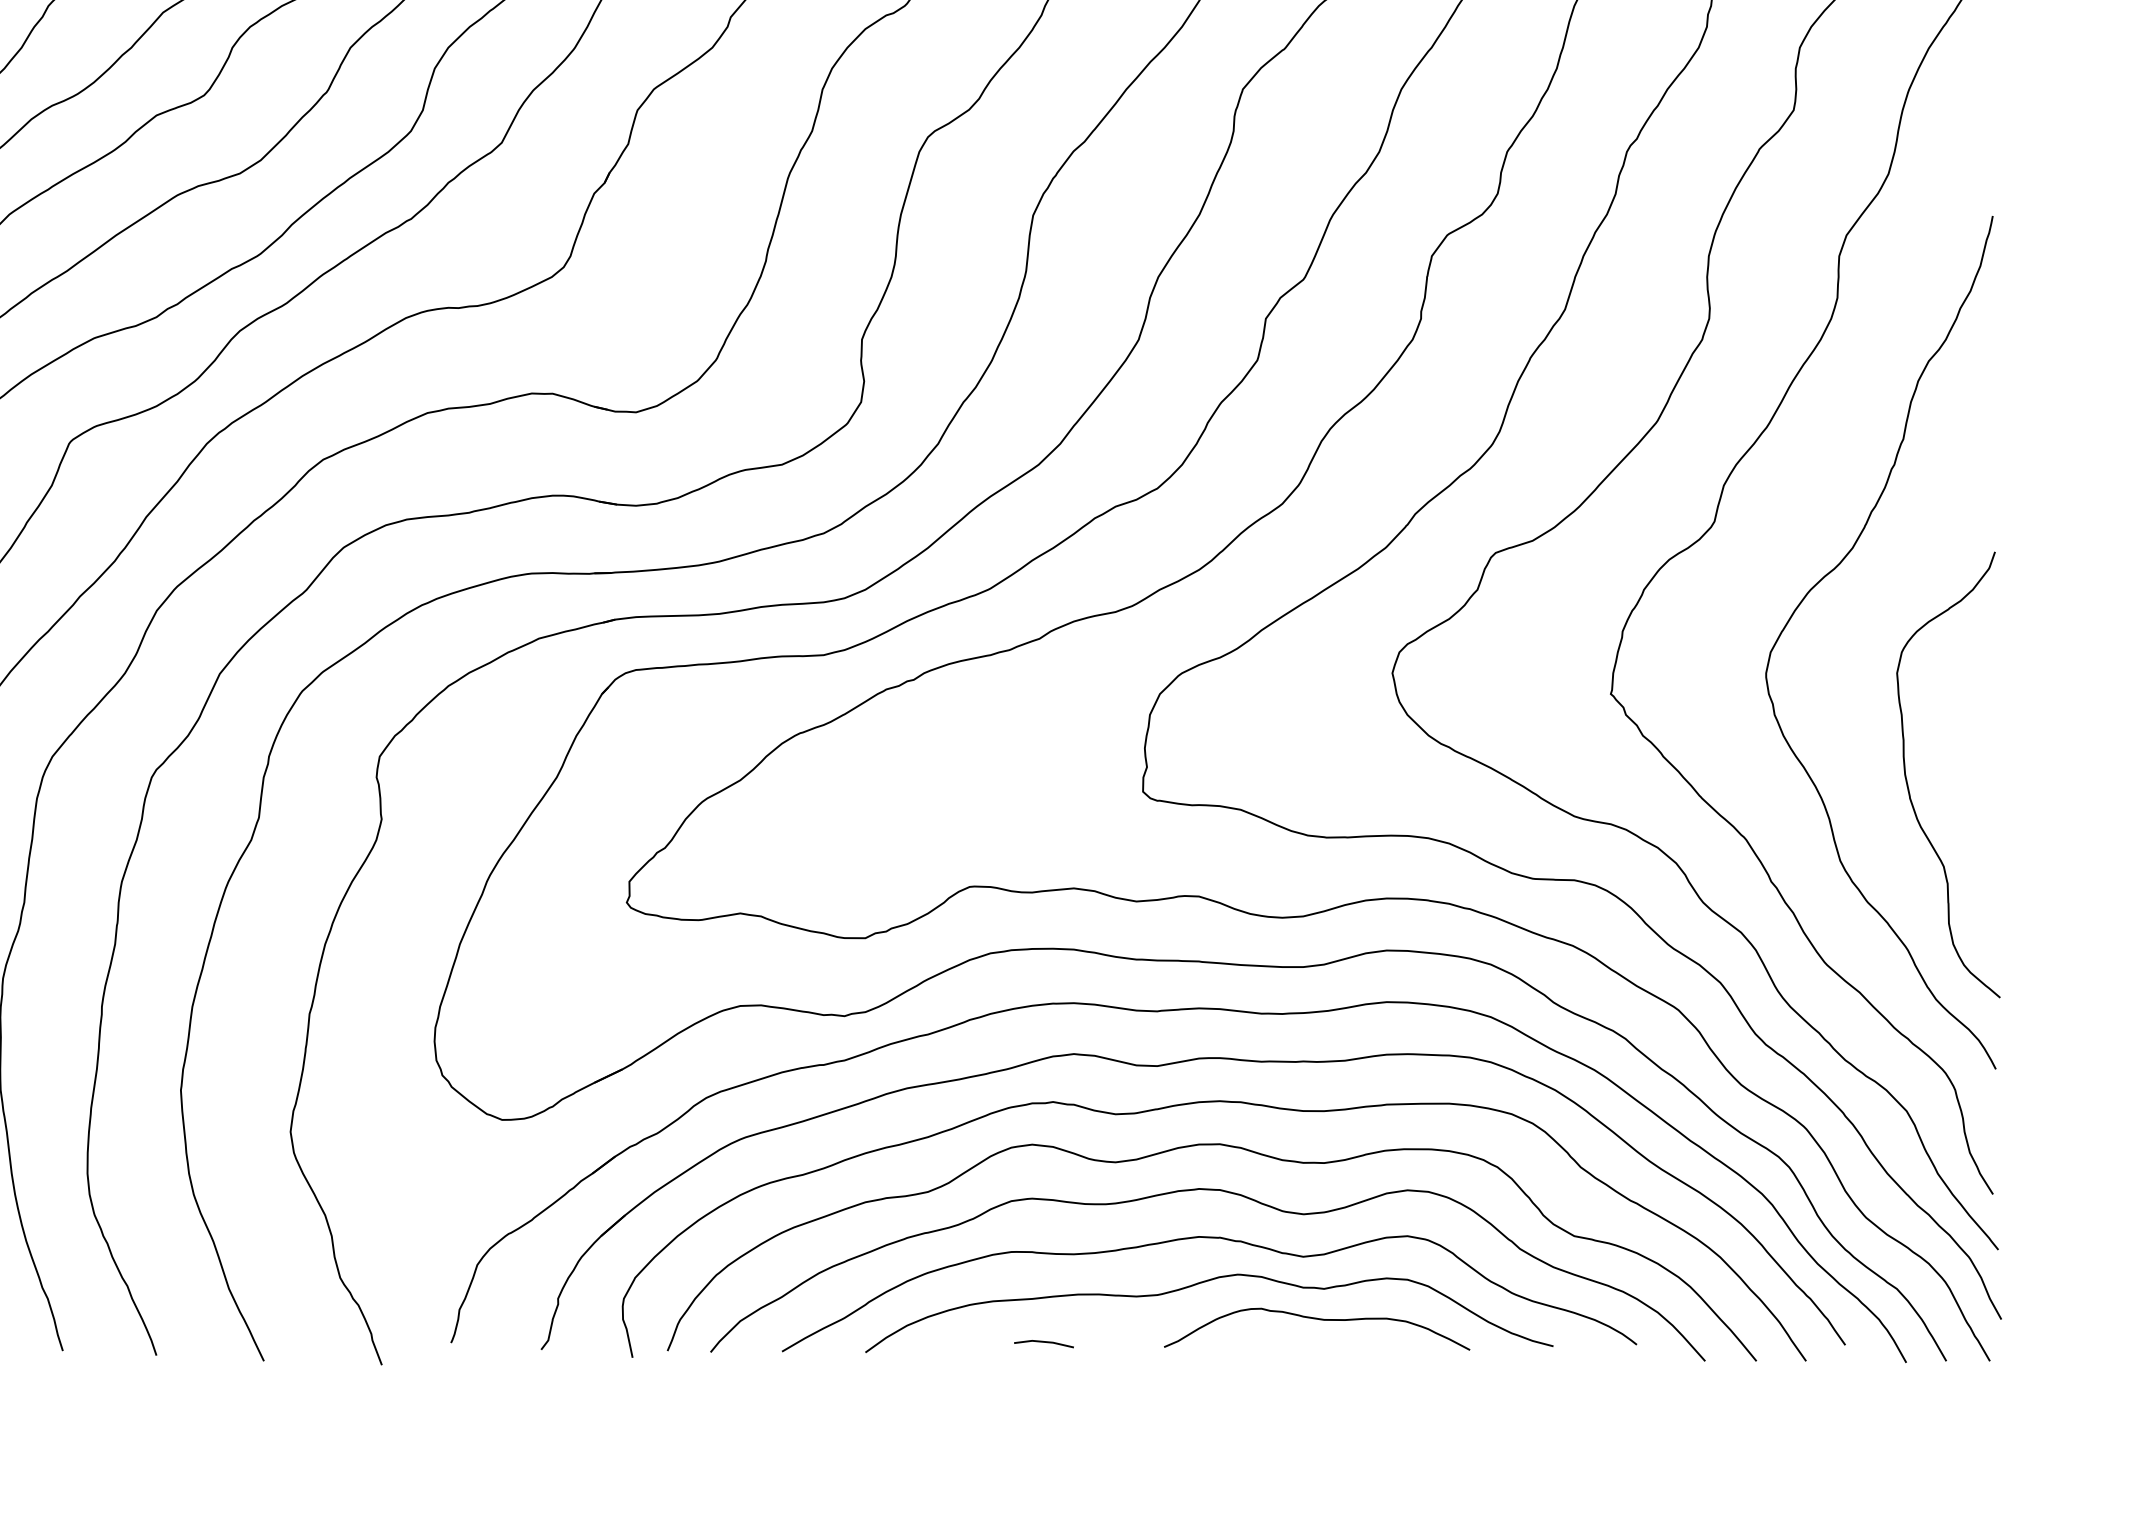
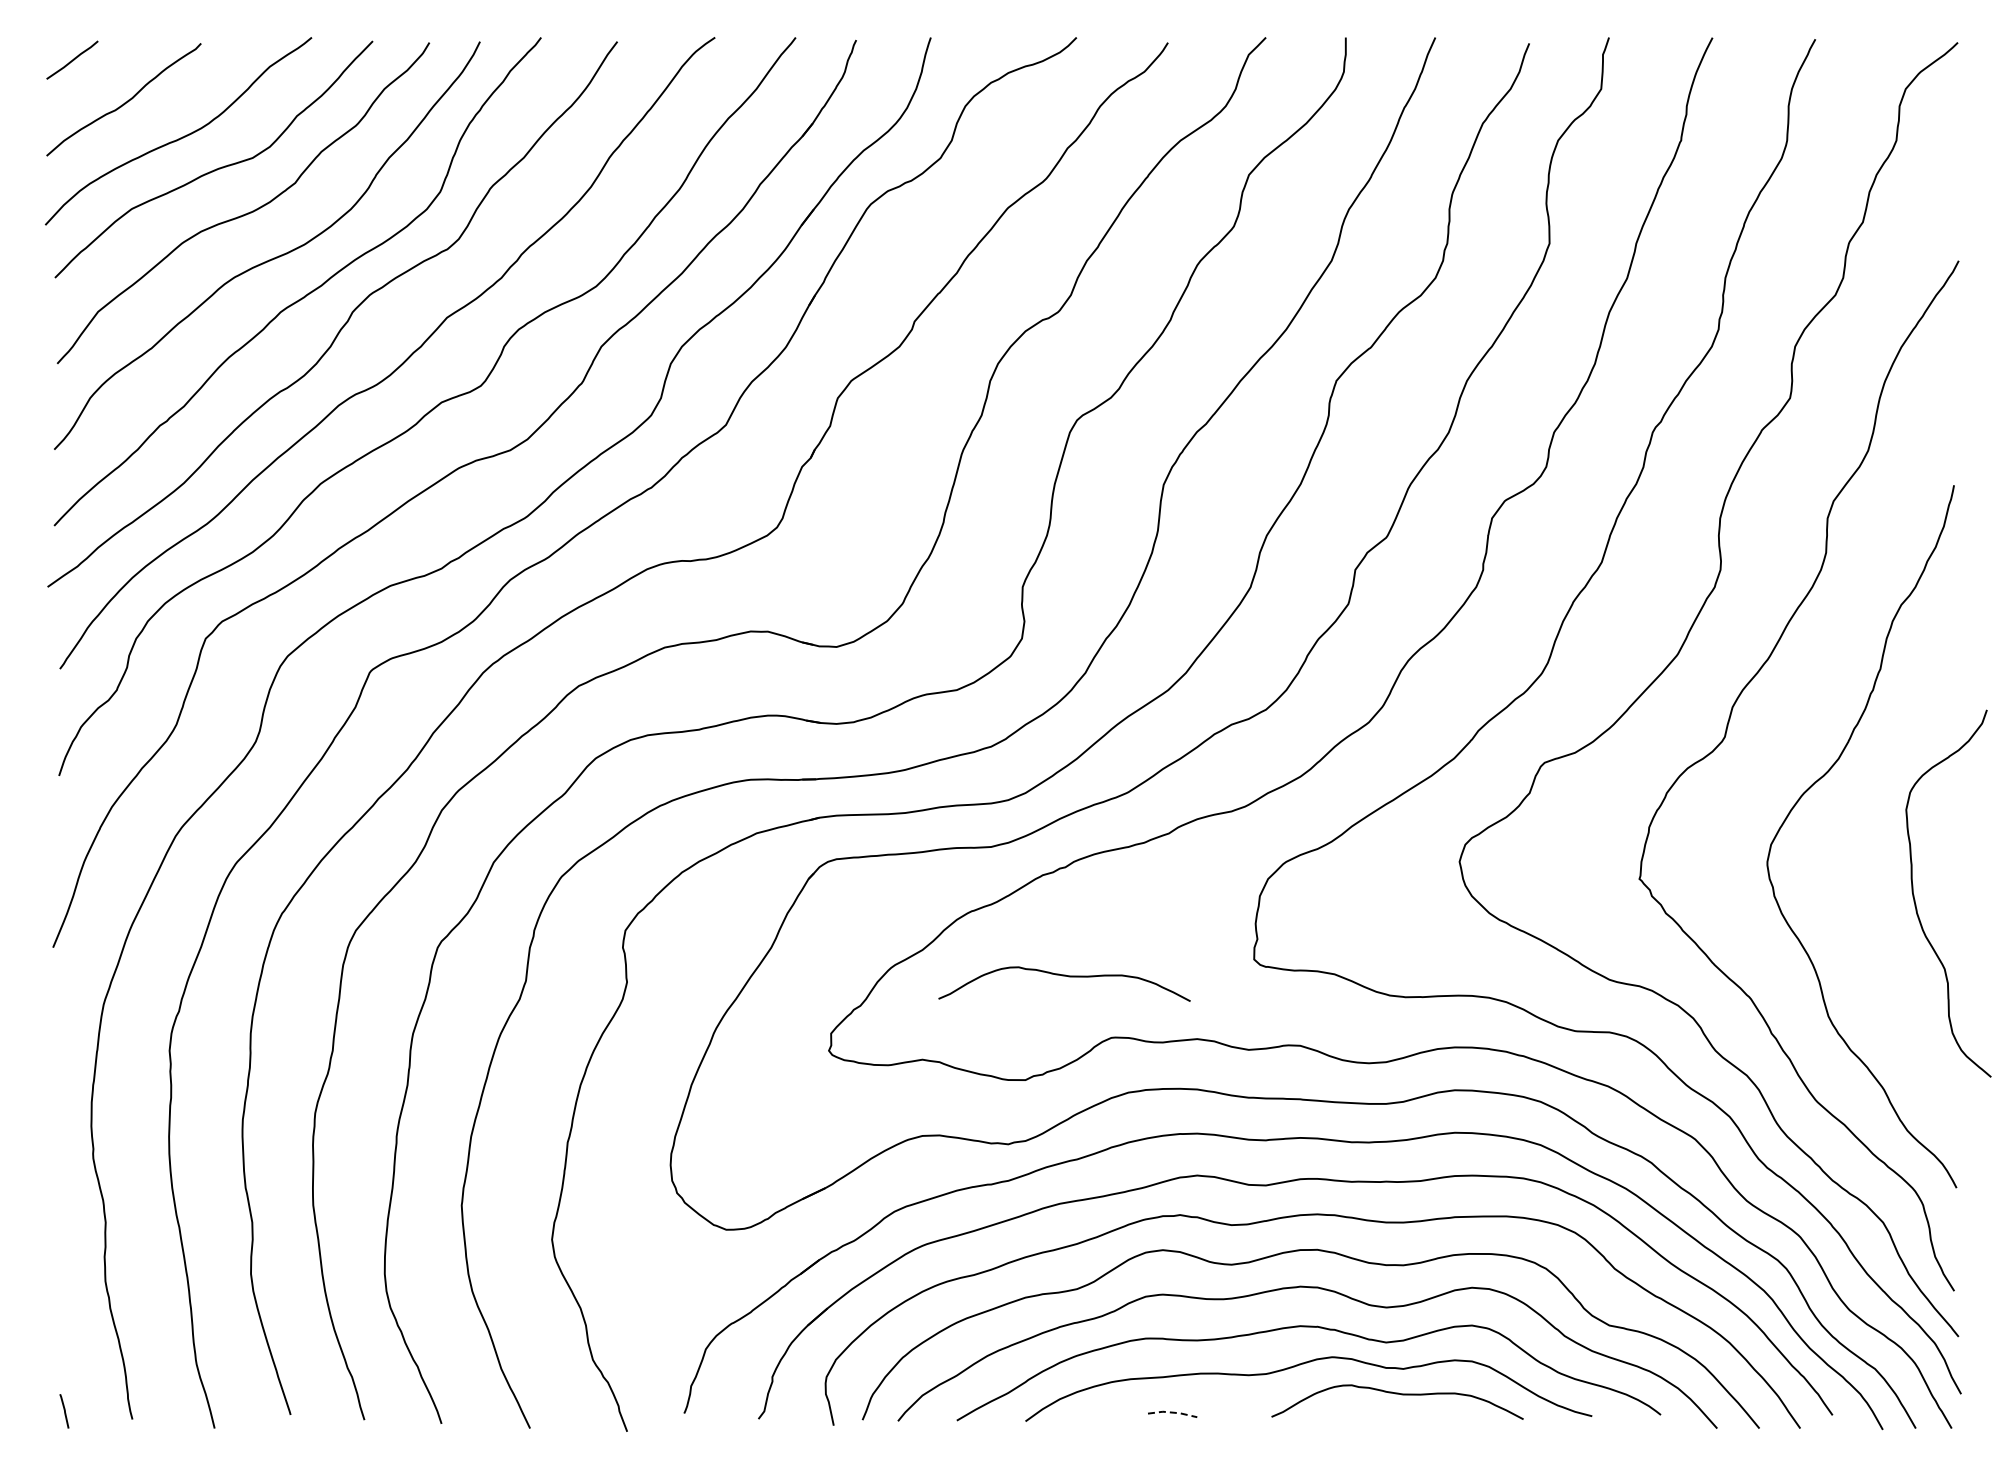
curve: (1908, 782) -> (1915, 899), moved
curve: (912, 812) -> (1064, 976), added
line: (1043, 1341) -> (1172, 1412), solid -> dashed

